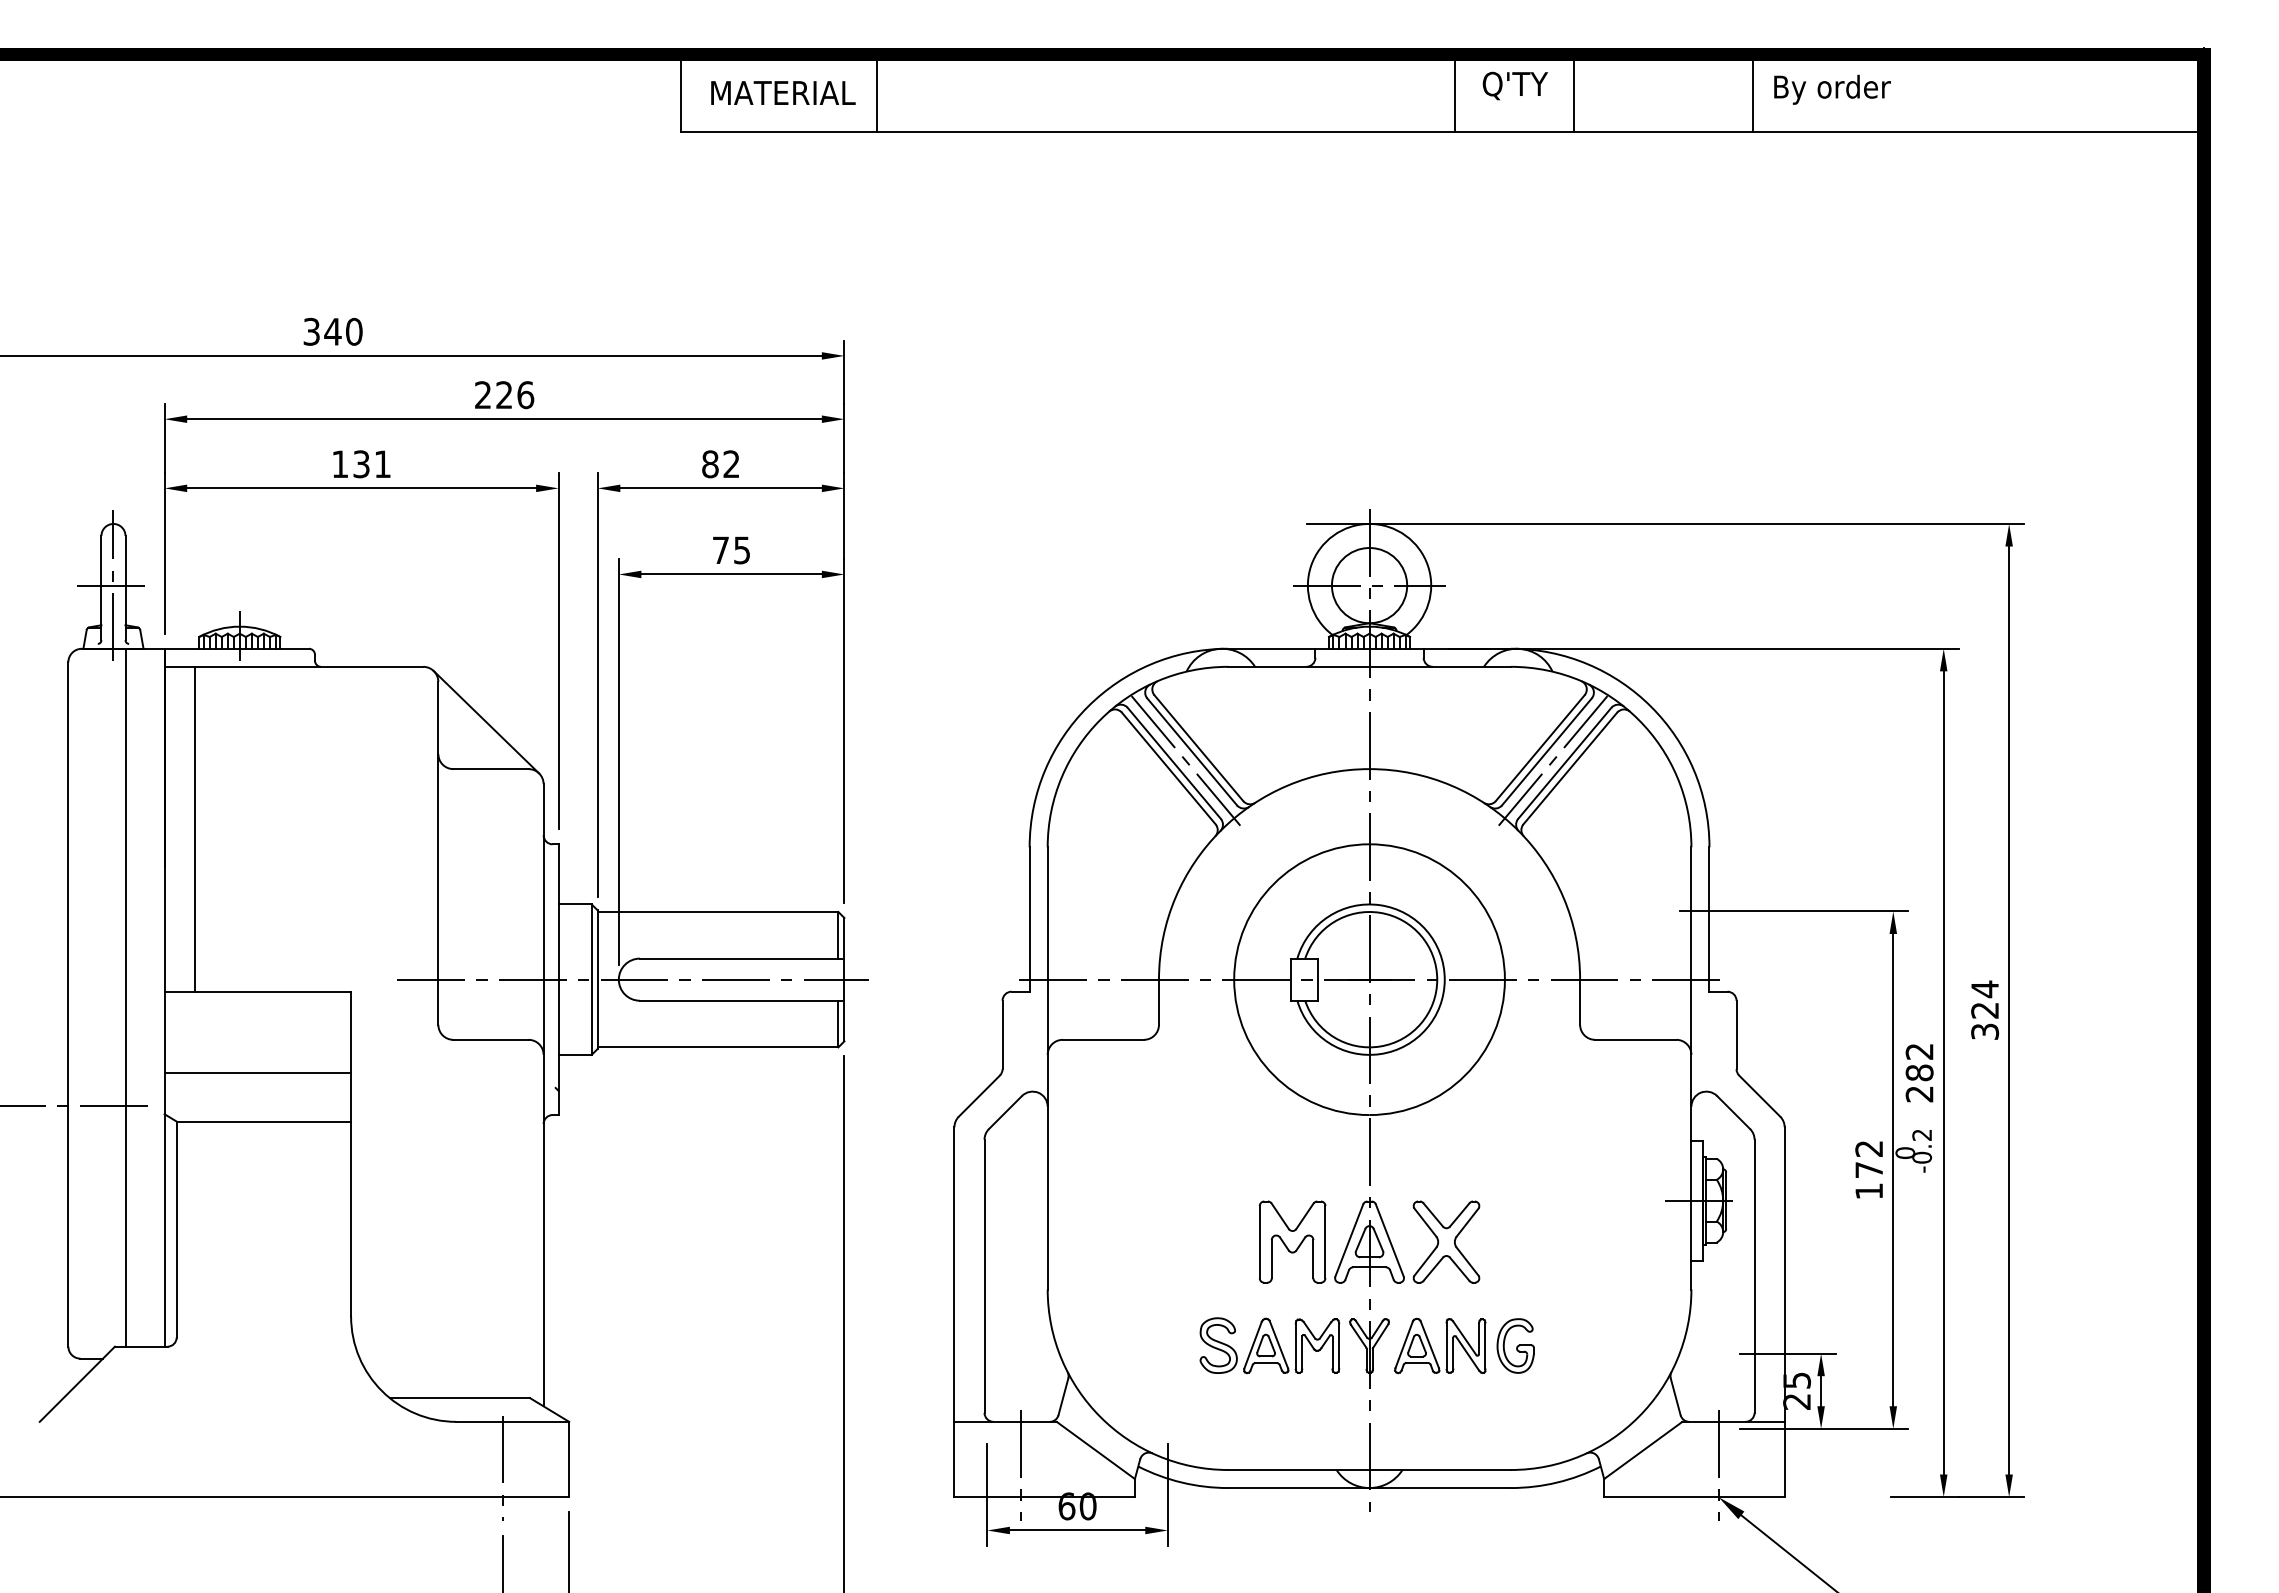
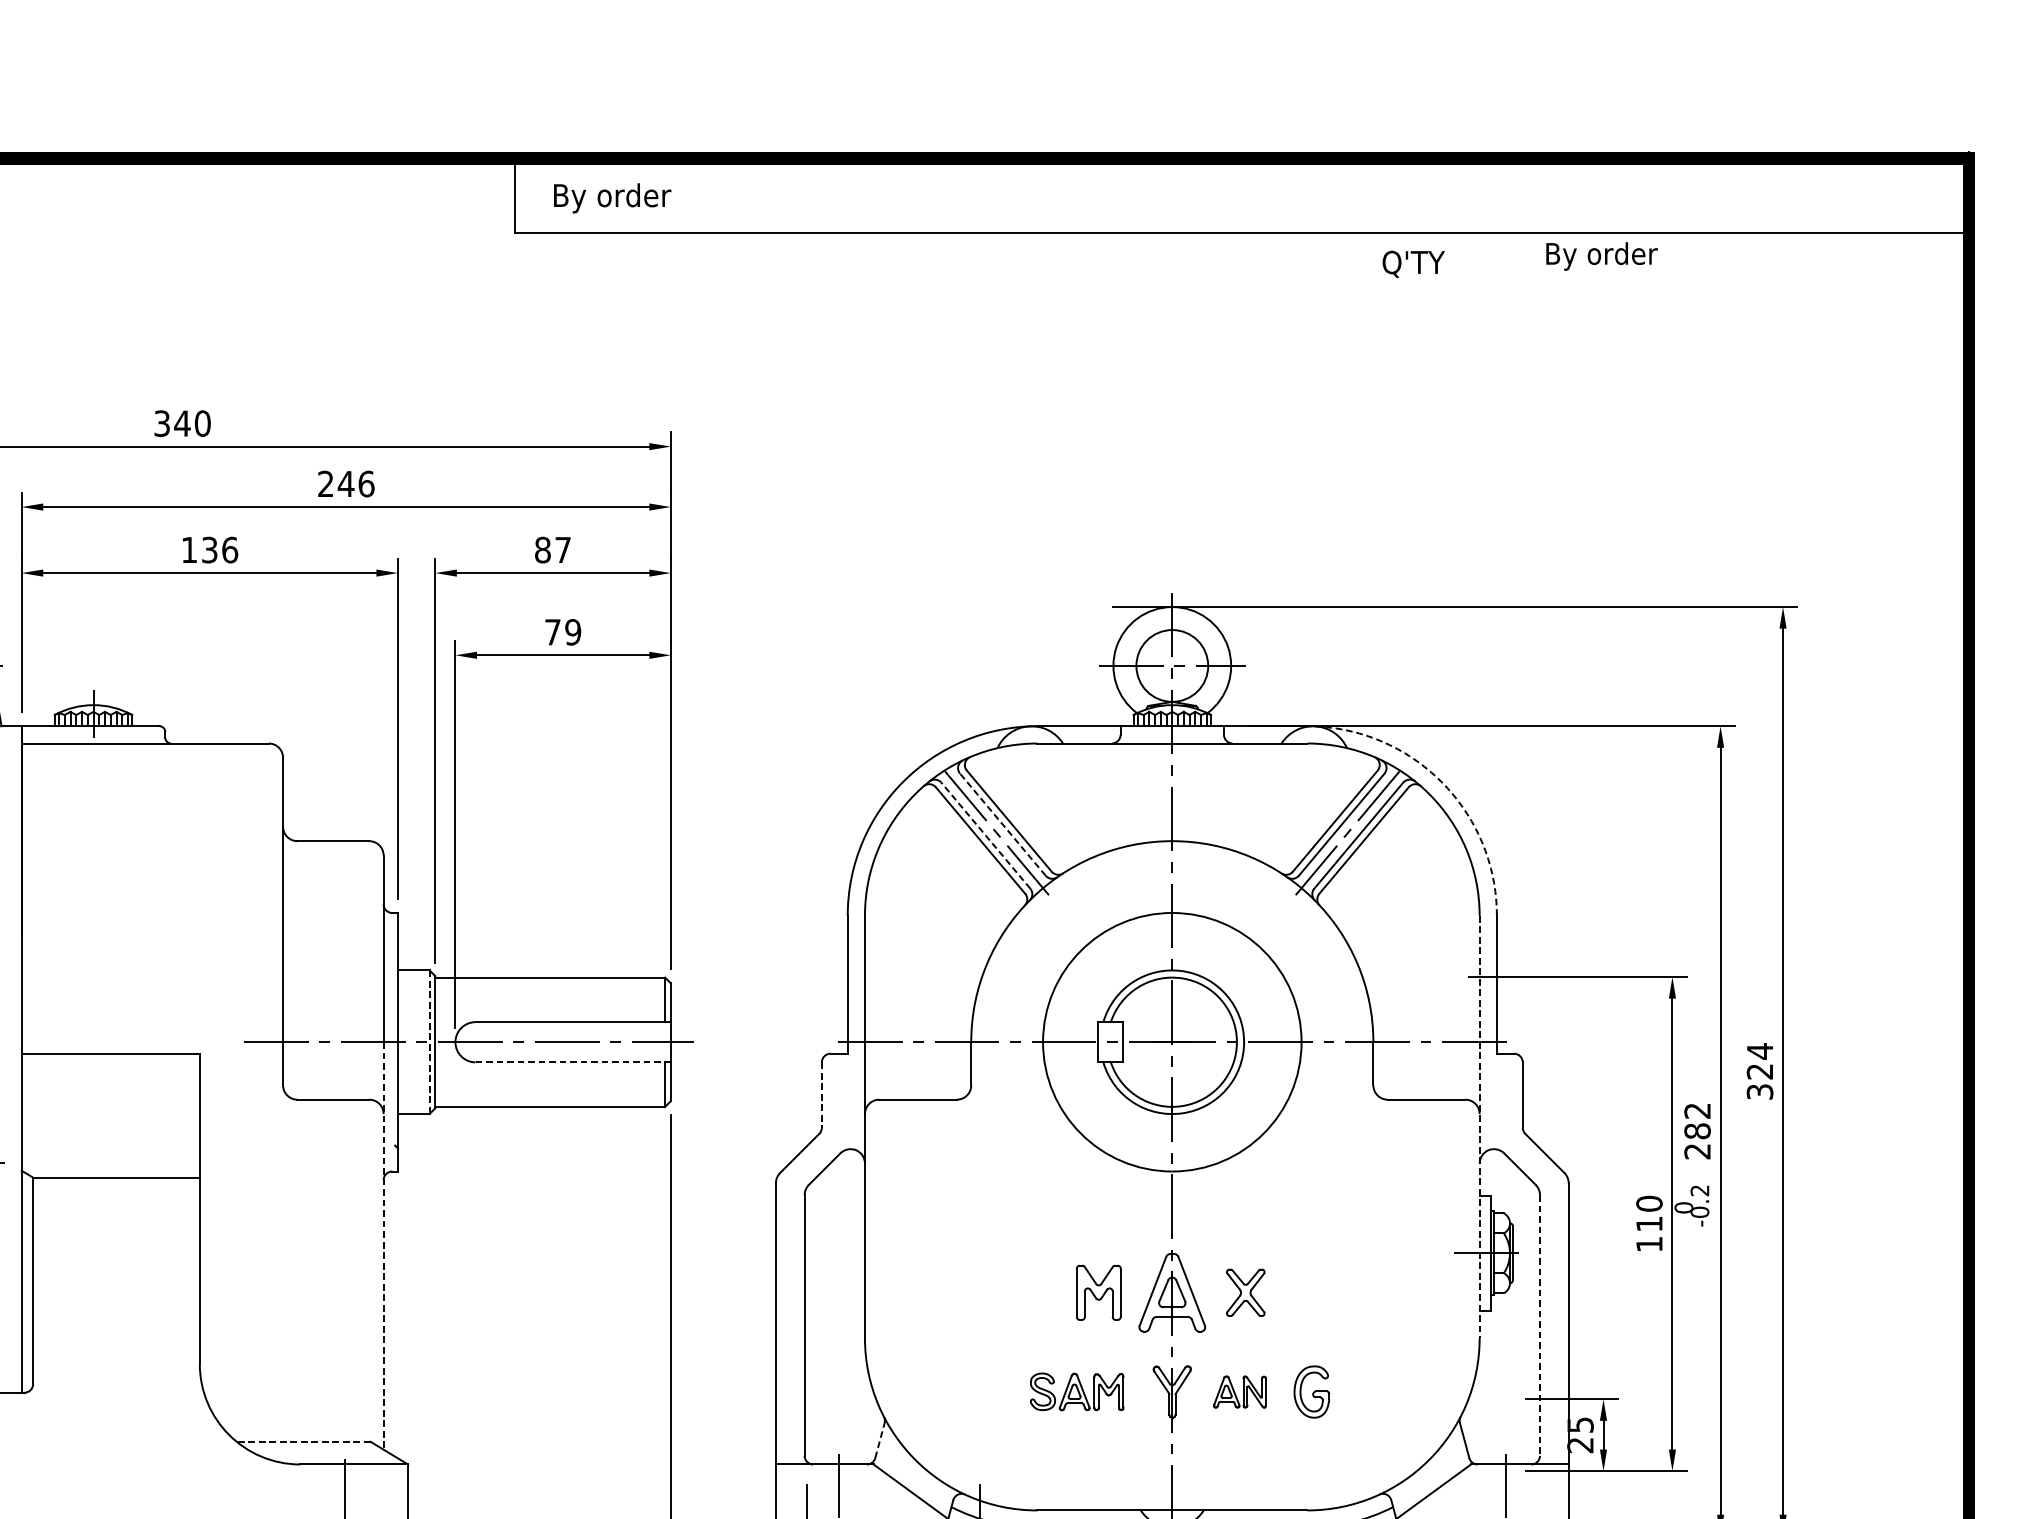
text: (1514, 85) -> (1412, 263), moved
text: (1832, 89) -> (1601, 256), moved
line: (877, 92) -> (702, 195), removed
line: (1455, 92) -> (1254, 195), removed
line: (1574, 92) -> (1368, 195), removed
line: (1752, 92) -> (1537, 195), removed
text: (783, 95) -> (612, 197), MATERIAL -> By order
text: (504, 394) -> (346, 483), 226 -> 246
text: (731, 463) -> (563, 549), 82 -> 87
text: (382, 464) -> (229, 550), 131 -> 136
text: (741, 550) -> (572, 632), 75 -> 79
arc: (1651, 706) -> (1441, 781), solid -> dashed
line: (486, 722) -> (329, 796), removed
line: (1192, 751) -> (1003, 824), solid -> dashed
line: (1173, 762) -> (985, 834), solid -> dashed
line: (194, 828) -> (50, 897), removed
line: (591, 980) -> (429, 1043), solid -> dashed
line: (742, 1000) -> (573, 1062), solid -> dashed
line: (1002, 1035) -> (821, 1095), solid -> dashed
line: (1691, 1068) -> (1479, 1127), solid -> dashed
line: (257, 1072) -> (110, 1130), removed
text: (1869, 1158) -> (1649, 1213), 172 -> 110
line: (543, 1193) -> (383, 1246), solid -> dashed
part: (1292, 1241) -> (1098, 1292), size x0.7
part: (1446, 1241) -> (1245, 1292), size x0.6
line: (1754, 1276) -> (1539, 1325), solid -> dashed
part: (1269, 1345) -> (1076, 1391), size x0.7
part: (1440, 1345) -> (1240, 1391), size x0.6
line: (1063, 1396) -> (880, 1440), solid -> dashed
line: (459, 1398) -> (303, 1442), solid -> dashed

